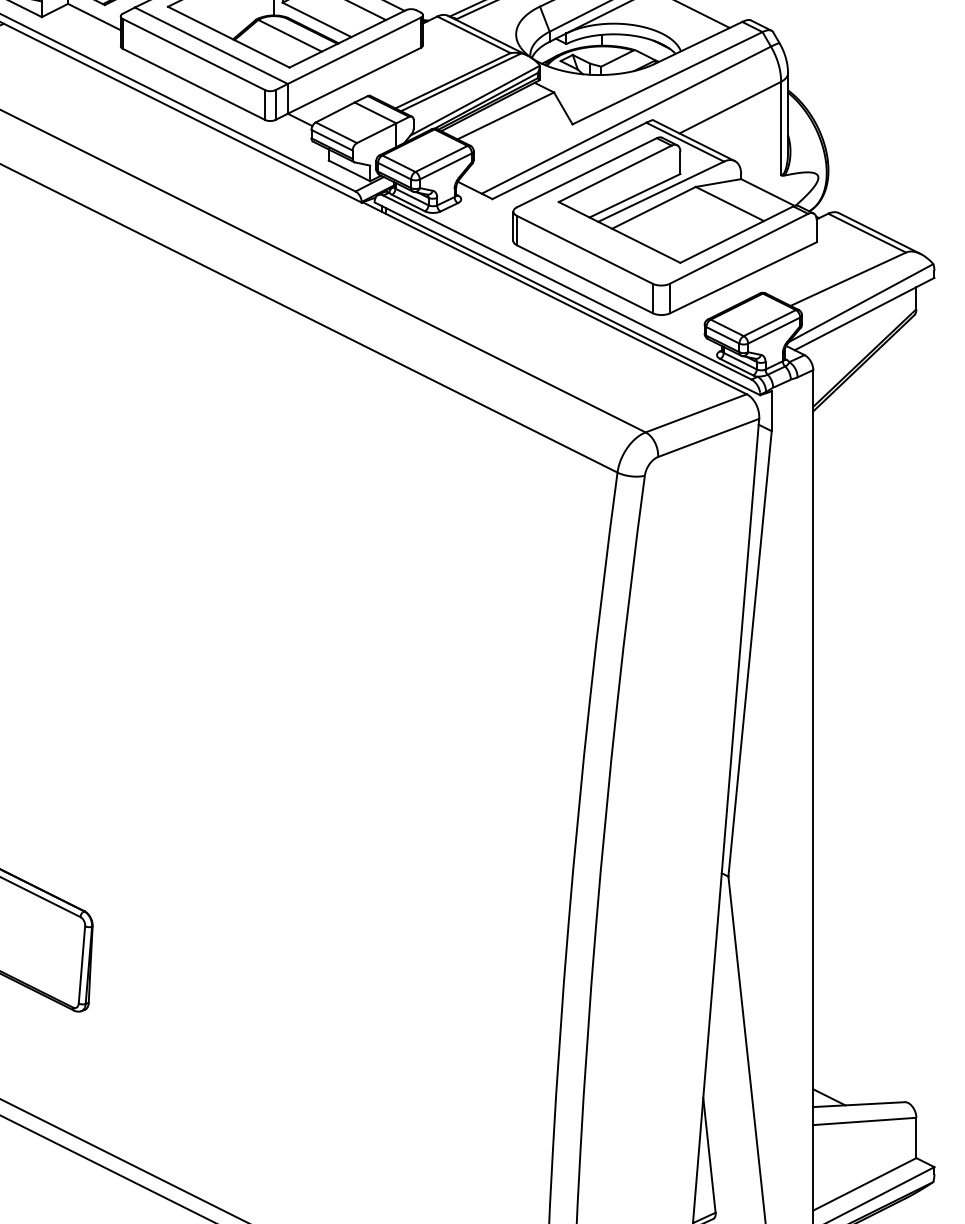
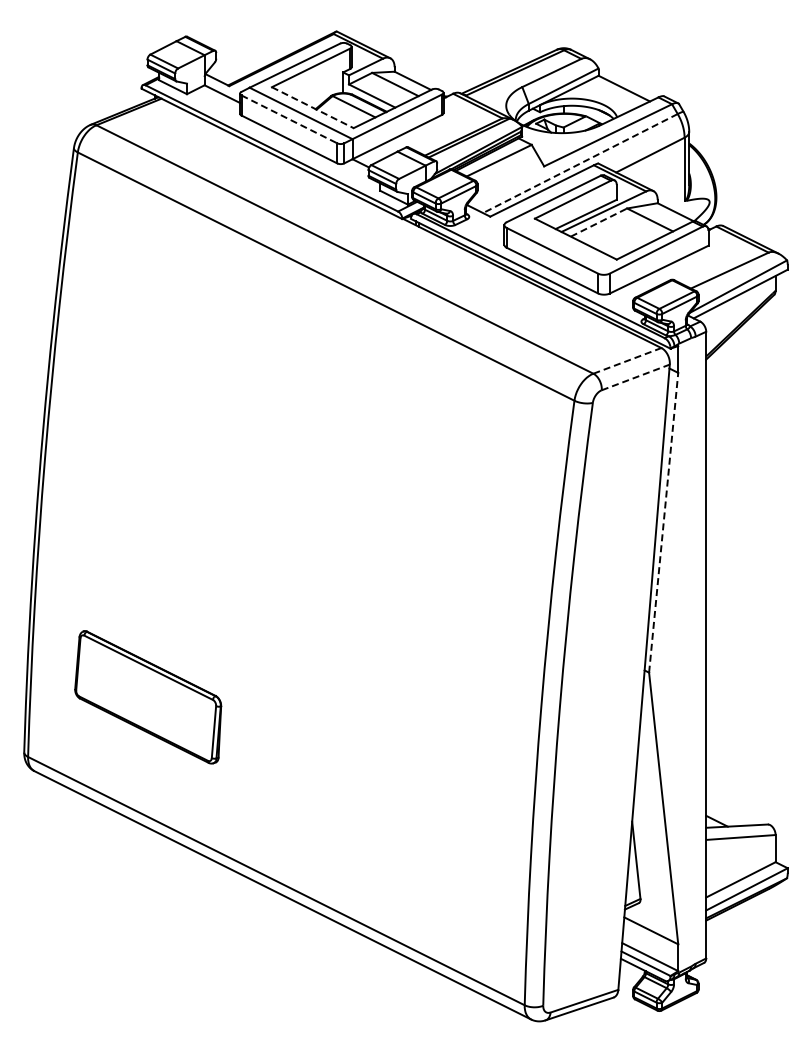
line: (228, 36) -> (312, 107), solid -> dashed
line: (194, 54) -> (289, 119), solid -> dashed
line: (625, 120) -> (579, 163), solid -> dashed
line: (654, 207) -> (599, 222), solid -> dashed
line: (696, 412) -> (627, 360), solid -> dashed
line: (709, 438) -> (636, 377), solid -> dashed
line: (749, 653) -> (663, 522), solid -> dashed

